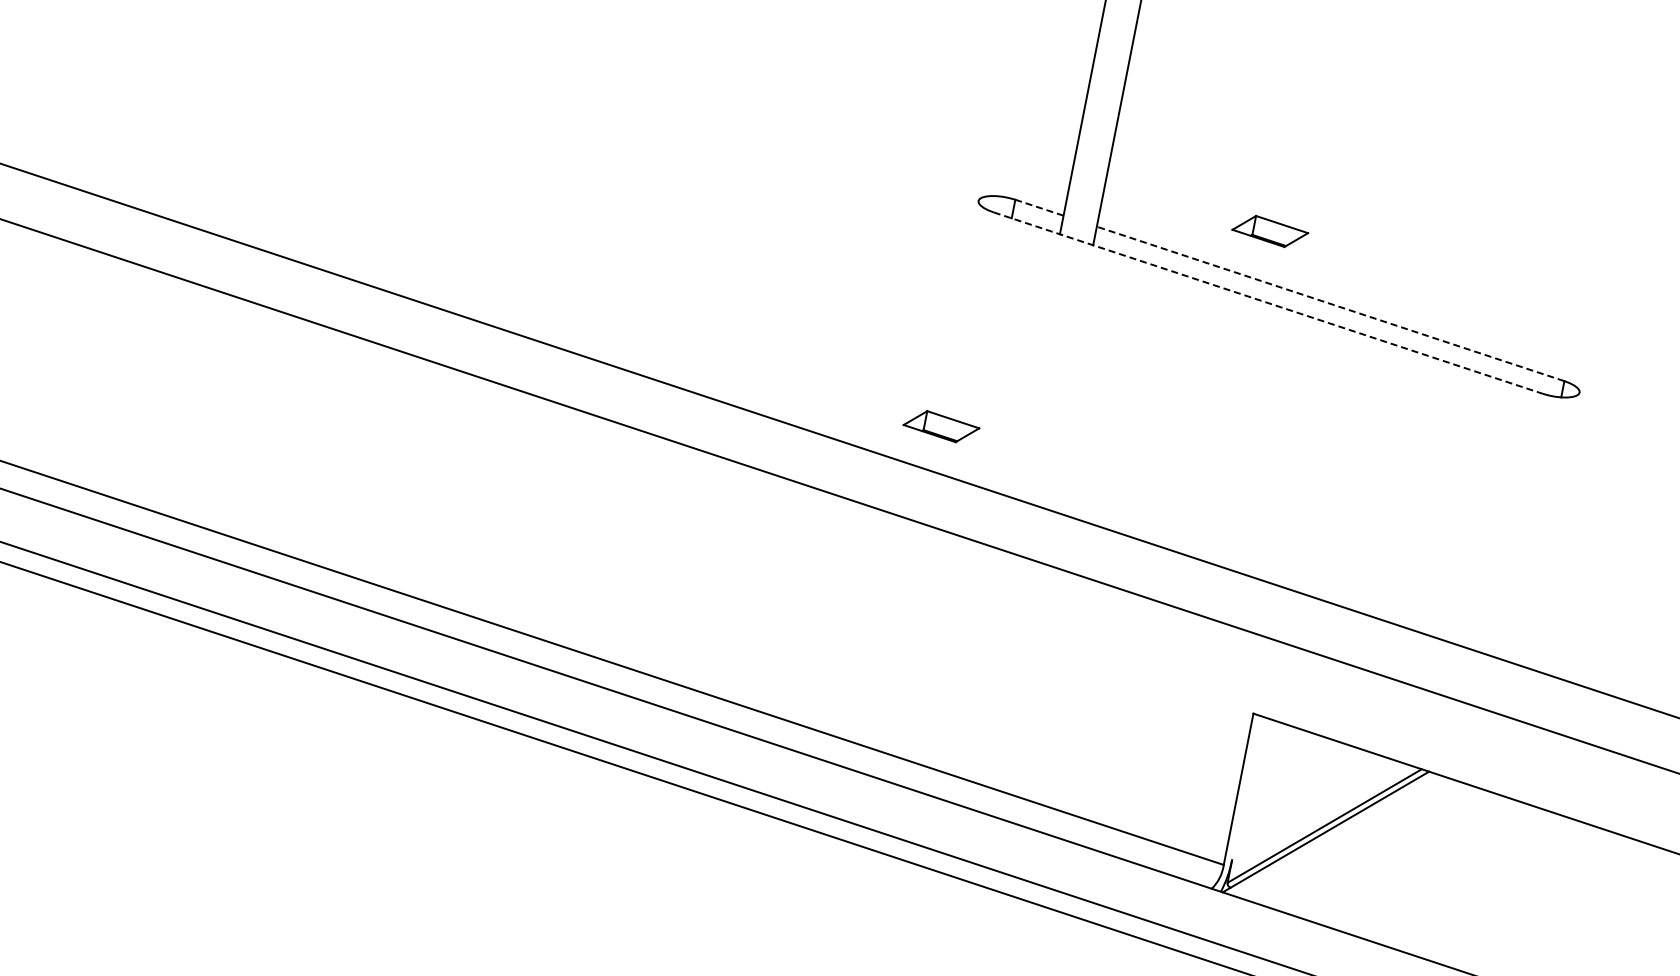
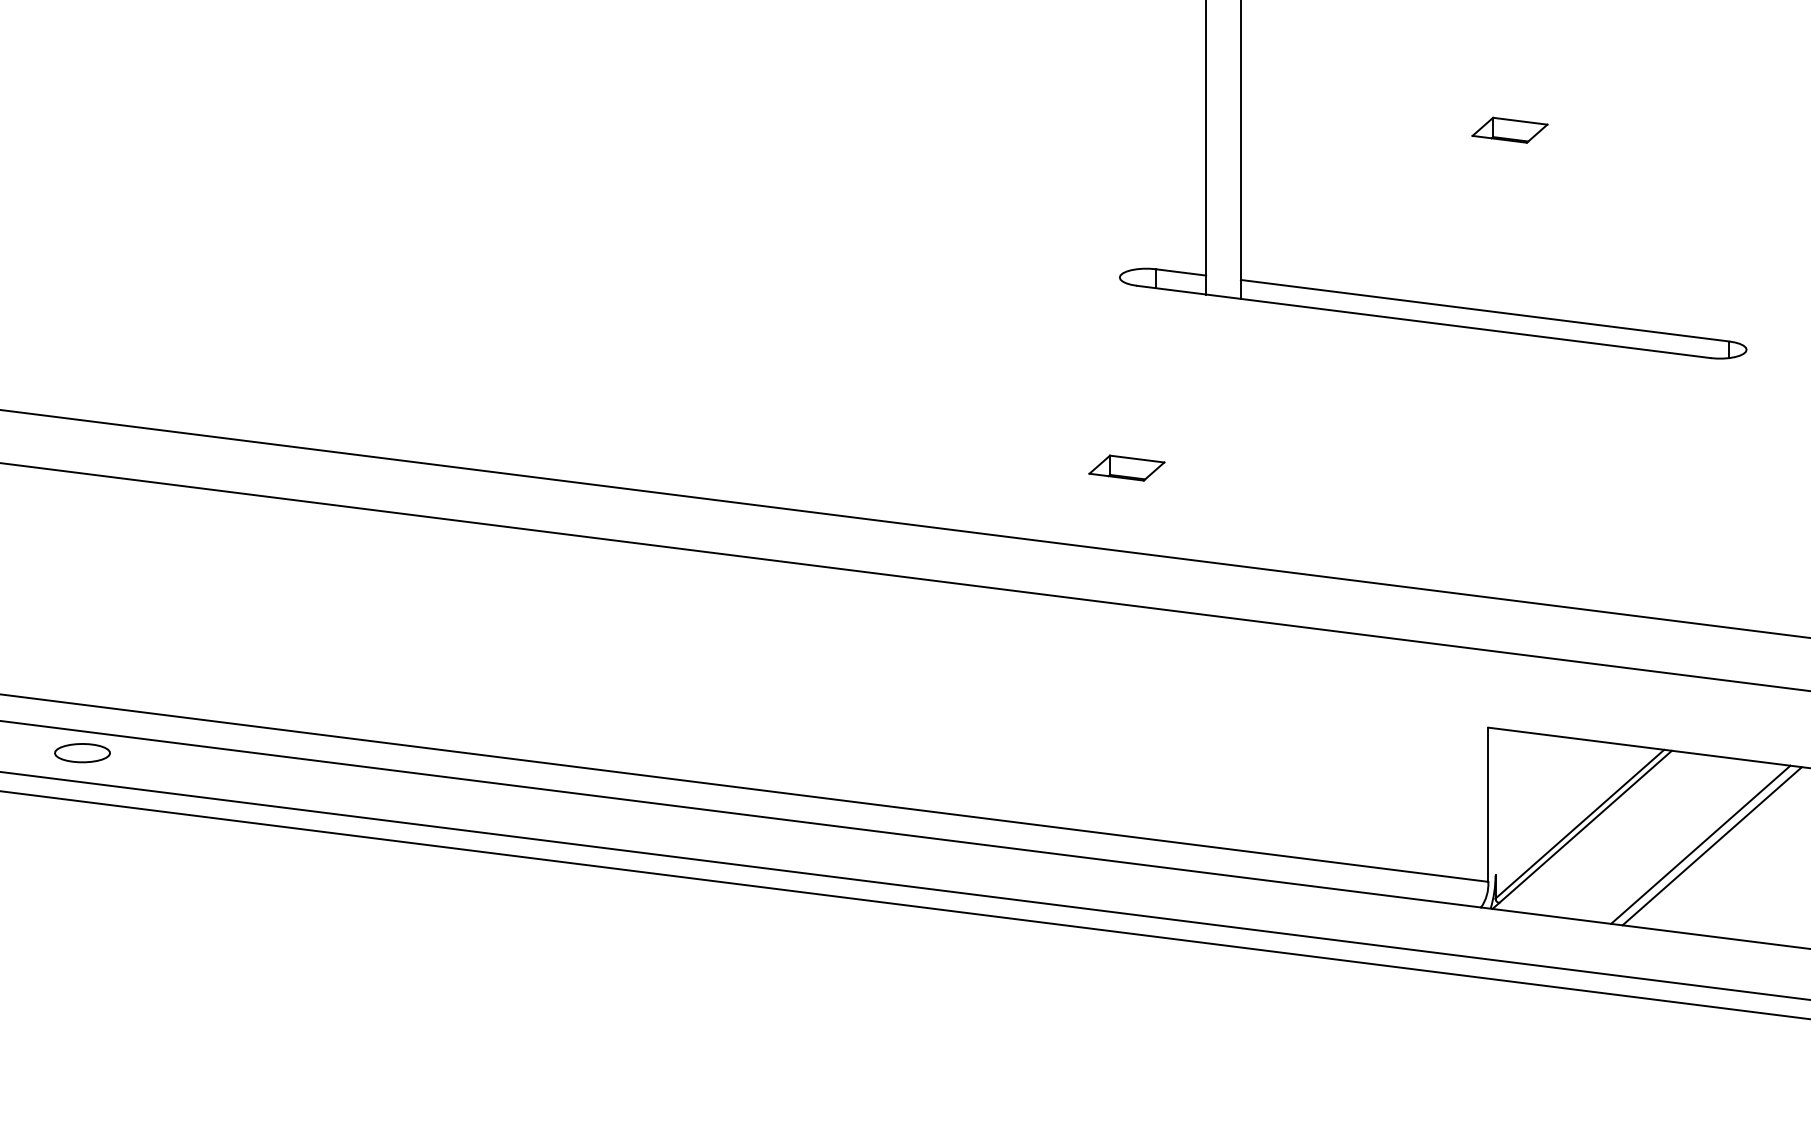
line: (1039, 207) -> (1180, 272), dashed -> solid
part: (1269, 230) -> (1509, 129), moved
line: (1268, 303) -> (1424, 322), dashed -> solid
line: (1330, 303) -> (1484, 310), dashed -> solid
part: (941, 425) -> (1126, 467), moved
line: (1439, 869) -> (1700, 844), added
line: (1449, 873) -> (1711, 846), added

